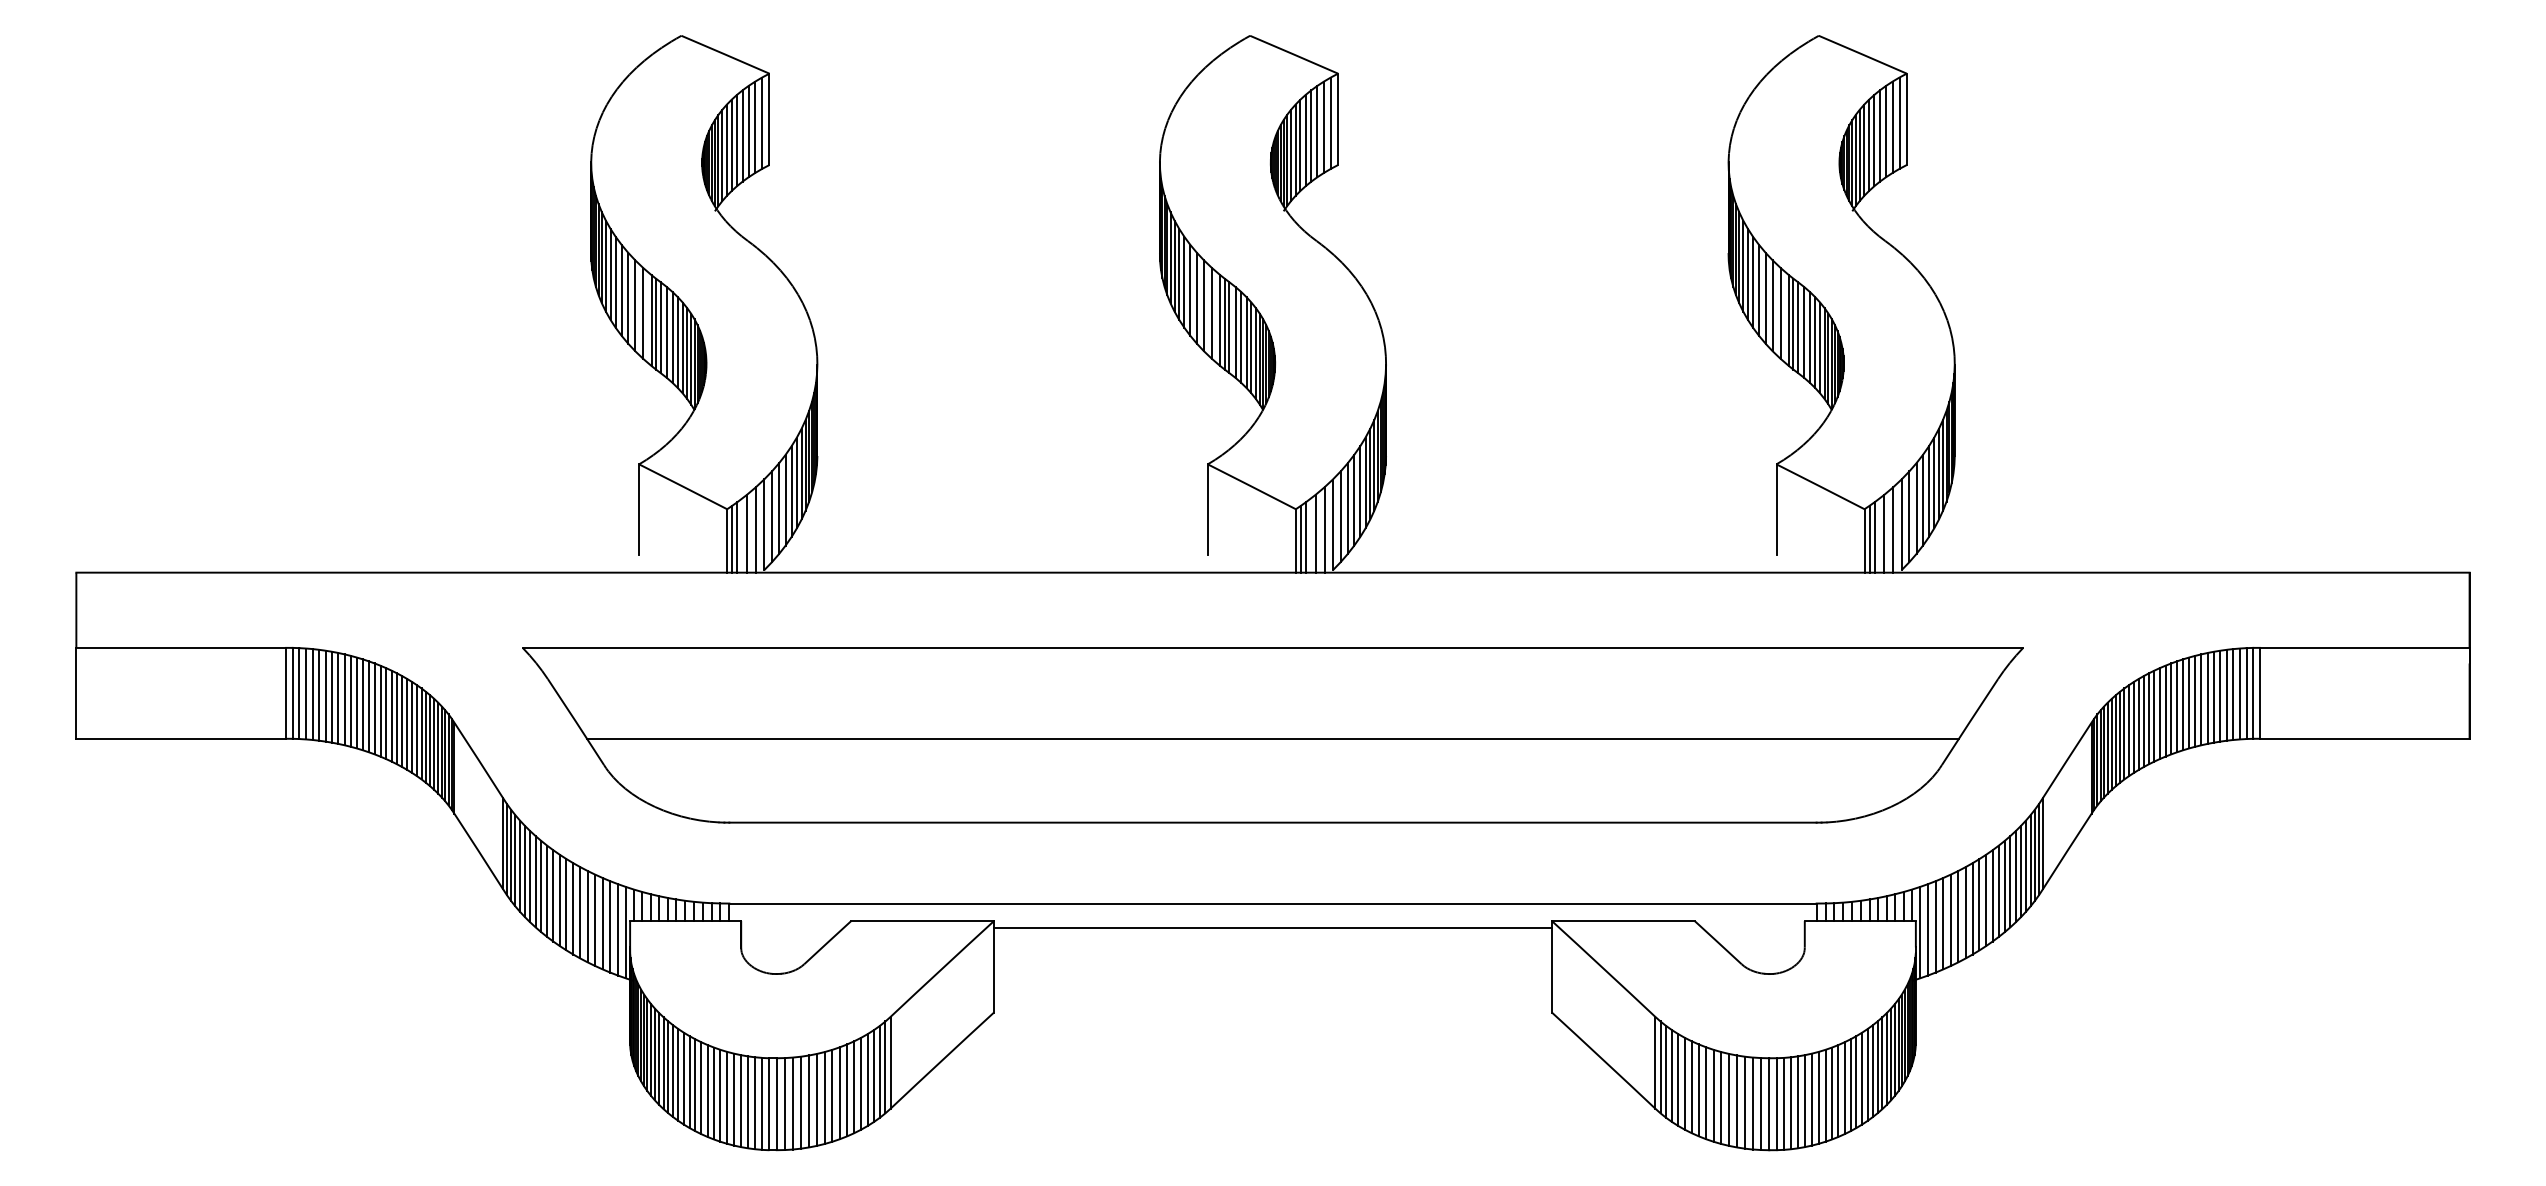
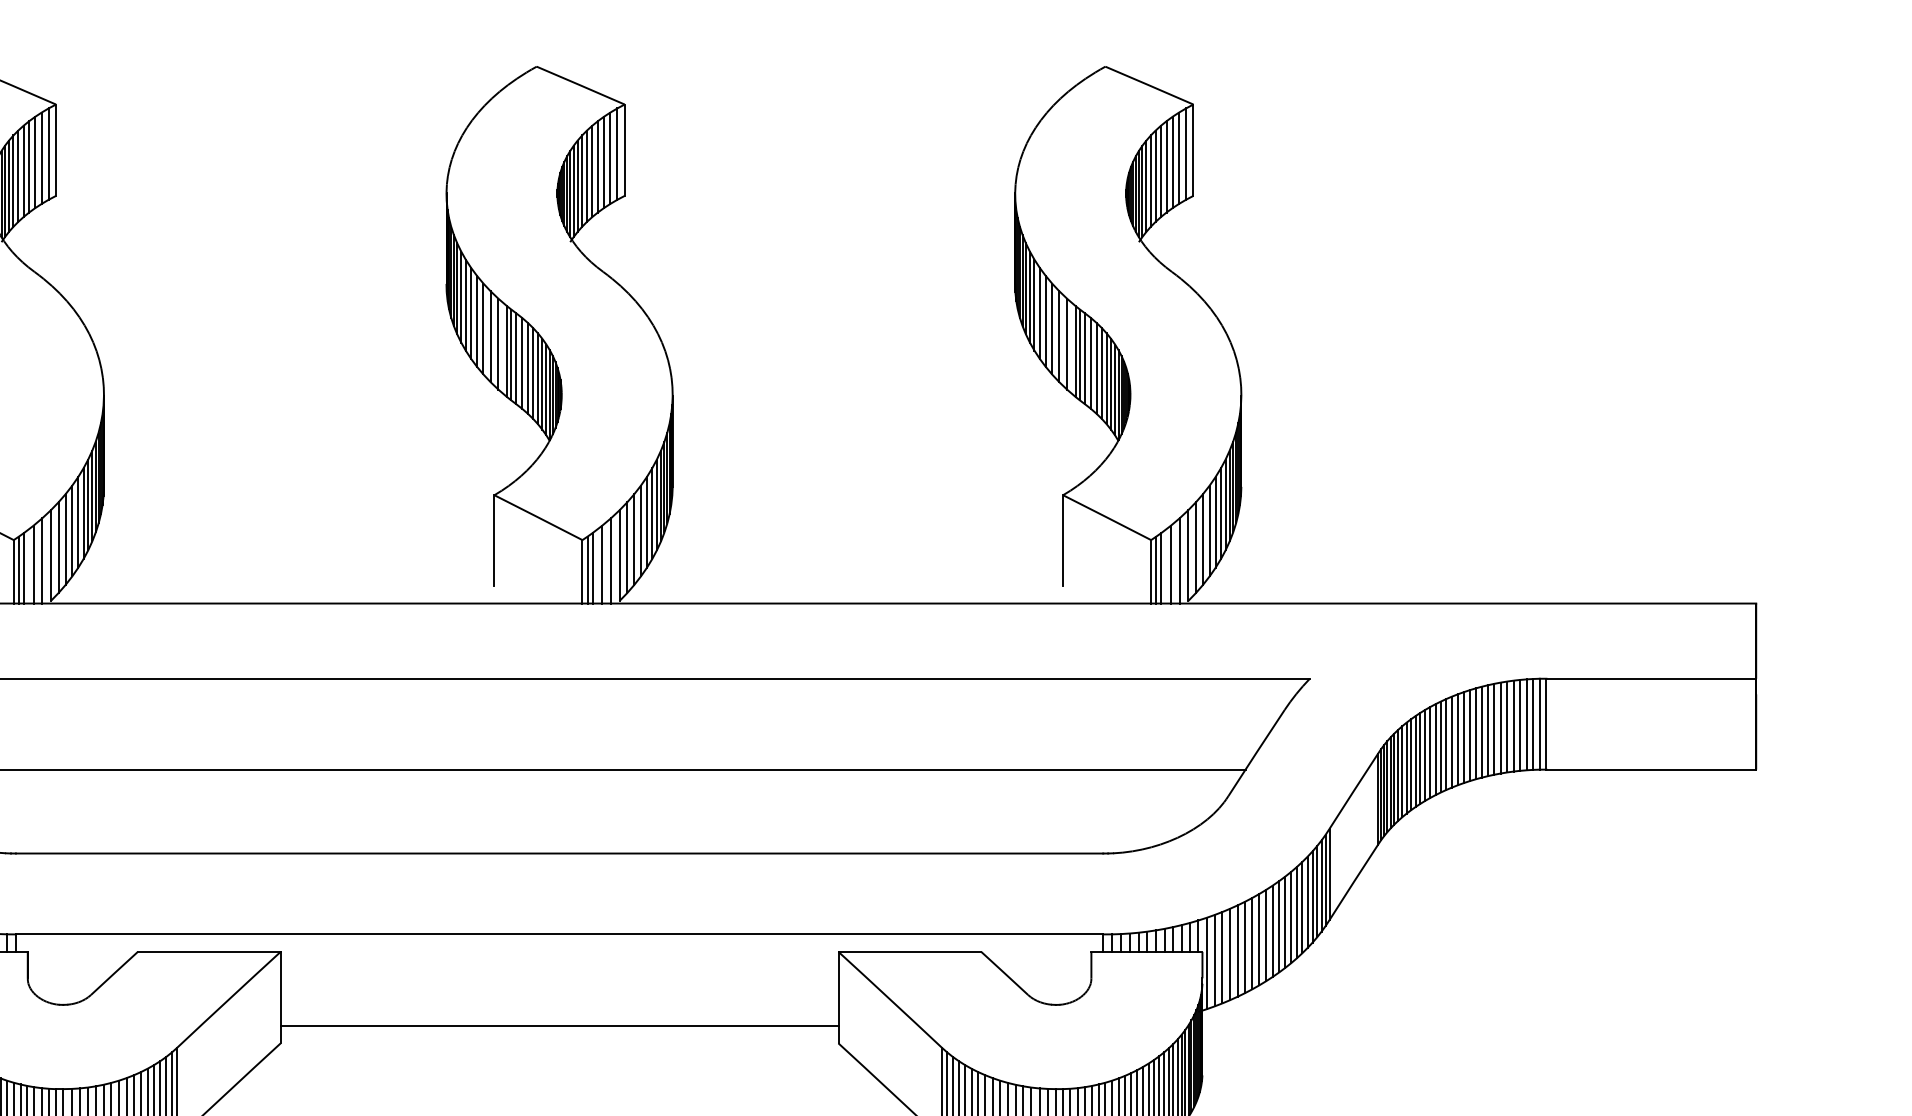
line: (1272, 927) -> (559, 1025), moved

